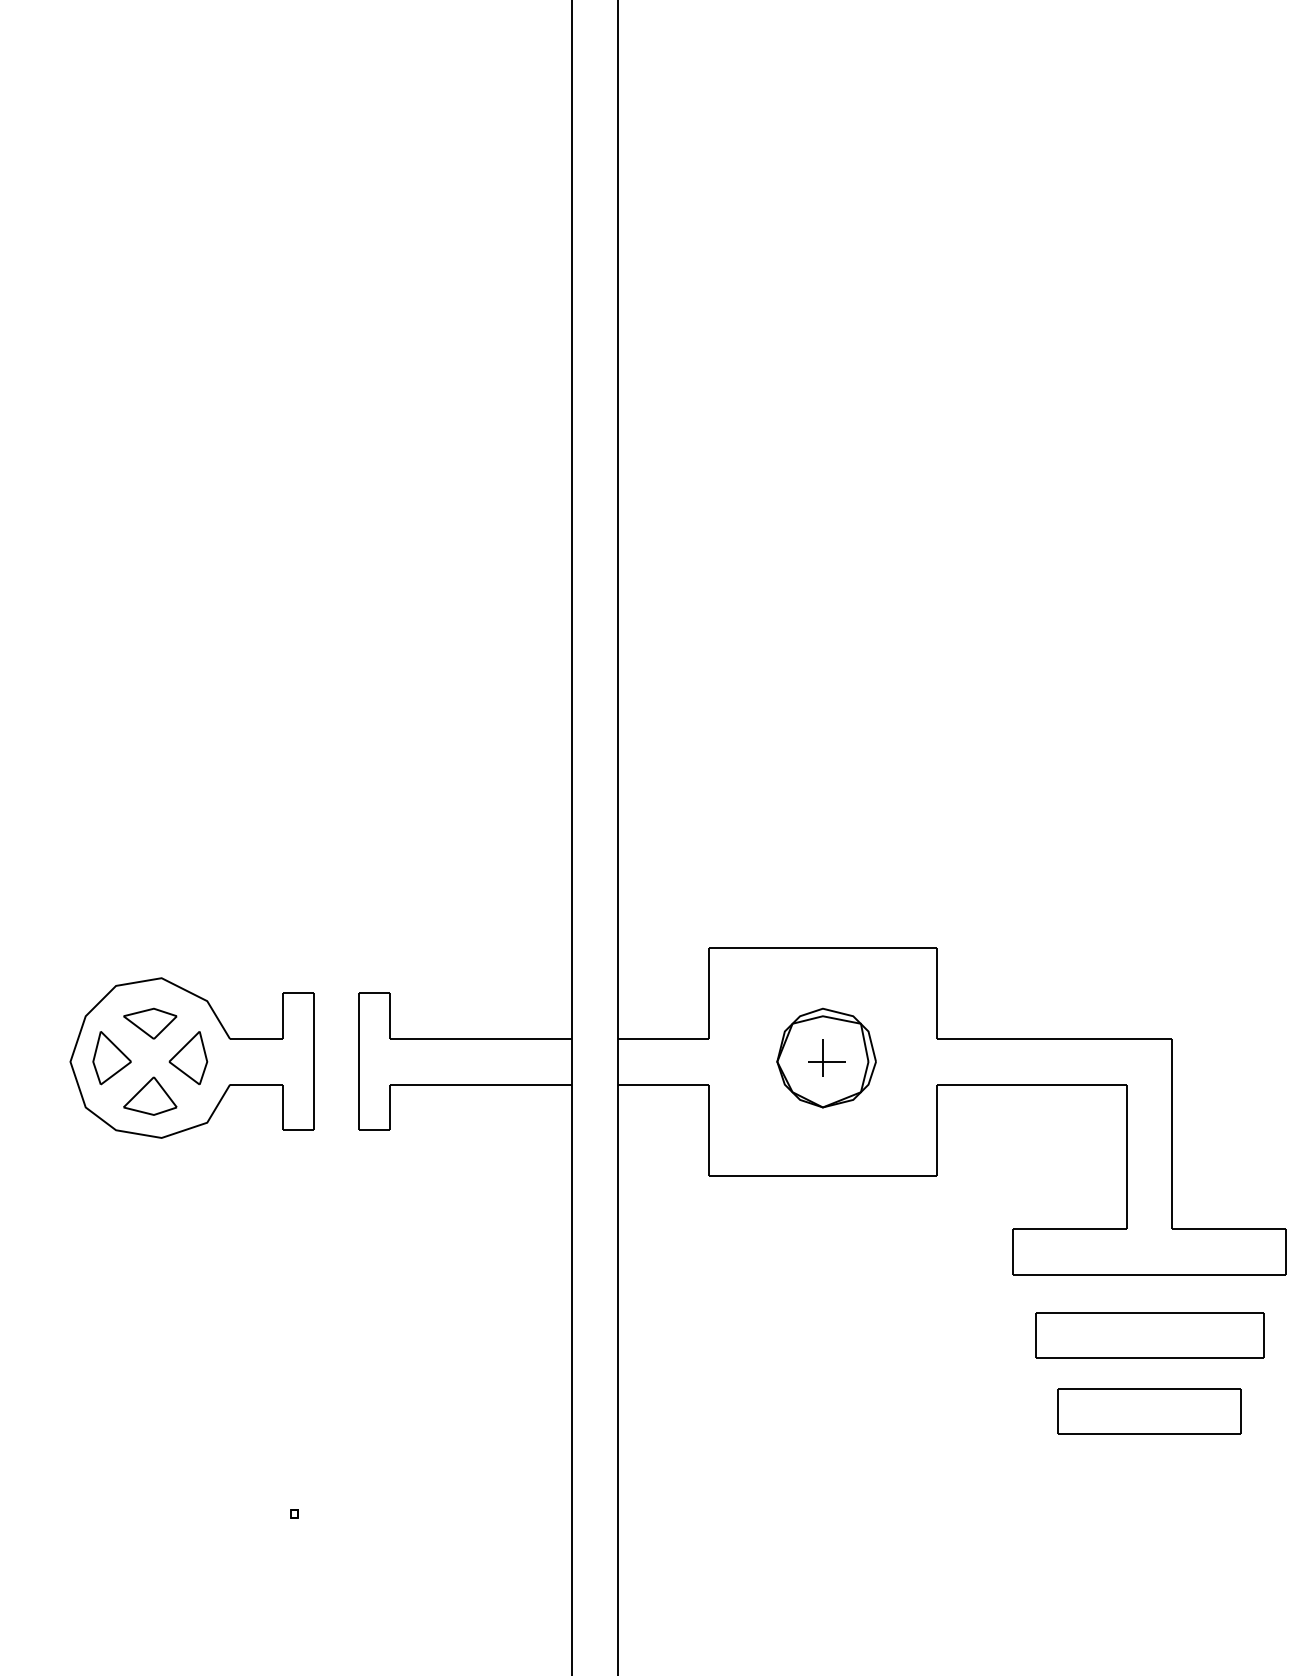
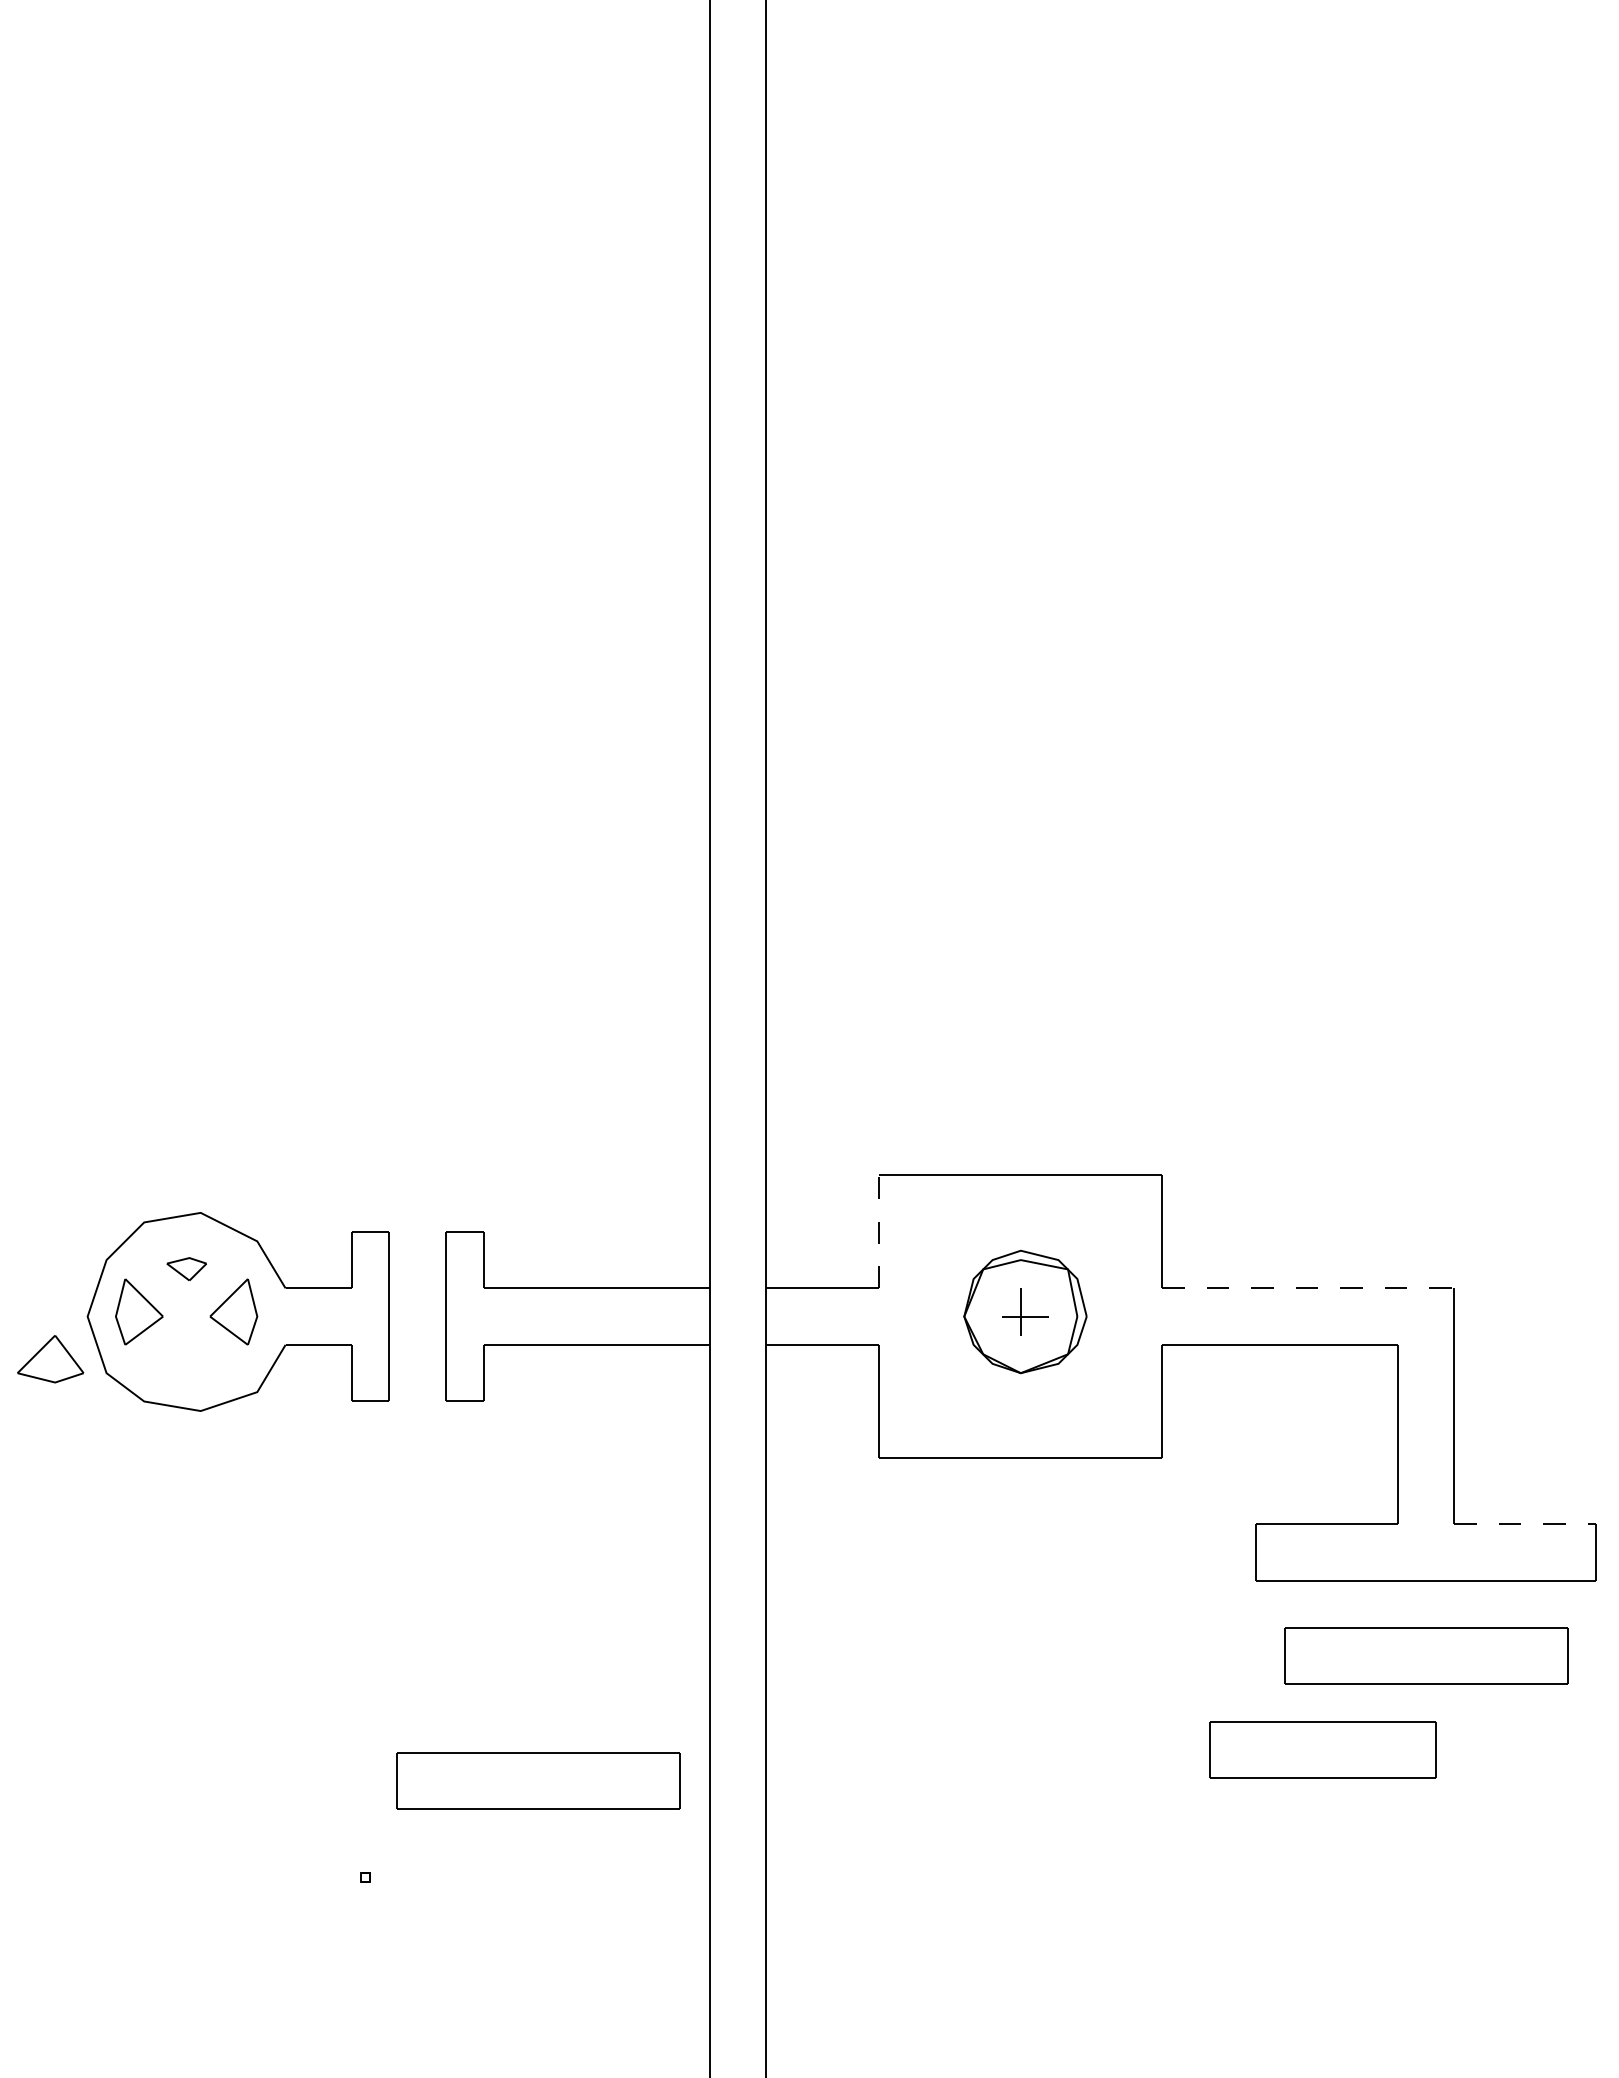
line: (708, 993) -> (879, 1231), solid -> dashed
part: (150, 1023) -> (186, 1268), size x0.6
line: (1054, 1039) -> (1308, 1288), solid -> dashed
part: (150, 1096) -> (50, 1359), moved
line: (1229, 1228) -> (1525, 1523), solid -> dashed
part: (1149, 1410) -> (1322, 1749), moved
part: (433, 1435) -> (538, 1780), added

